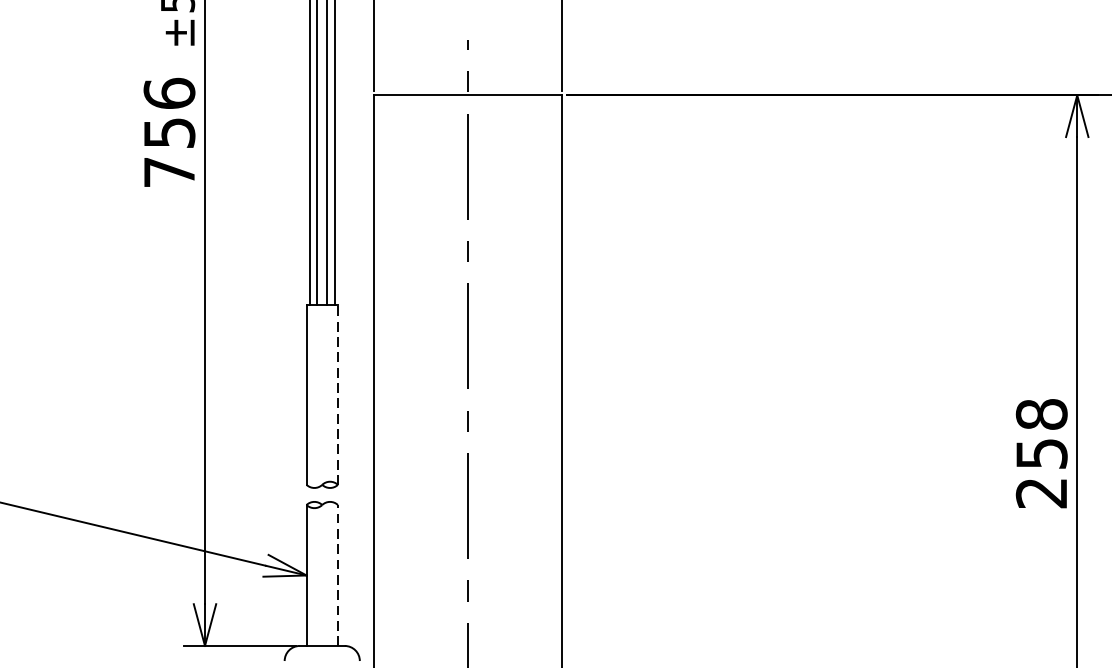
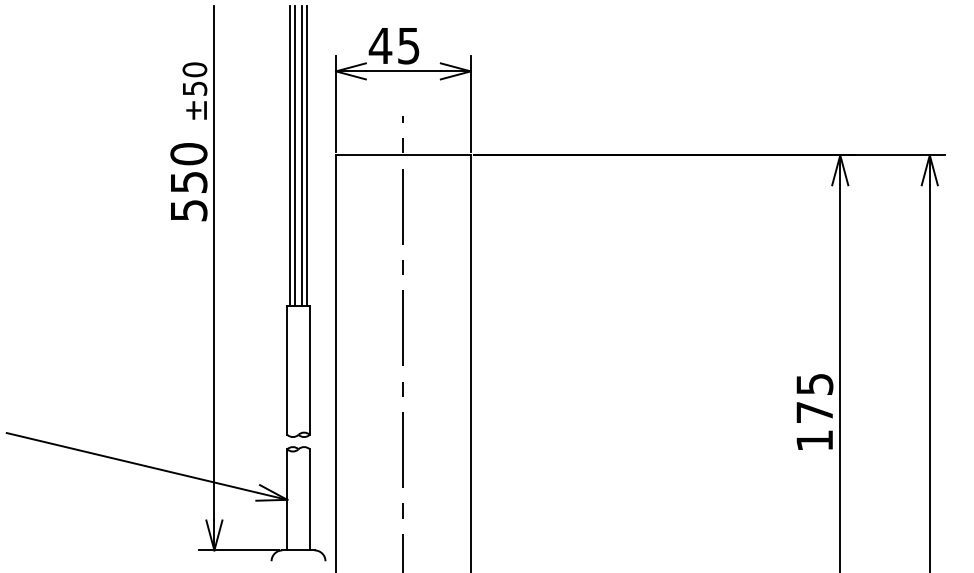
text: (168, 131) -> (188, 181), 756 -> 550
line: (337, 393) -> (309, 369), dashed -> solid
text: (1041, 453) -> (814, 412), 258 -> 175
line: (337, 574) -> (309, 499), dashed -> solid

